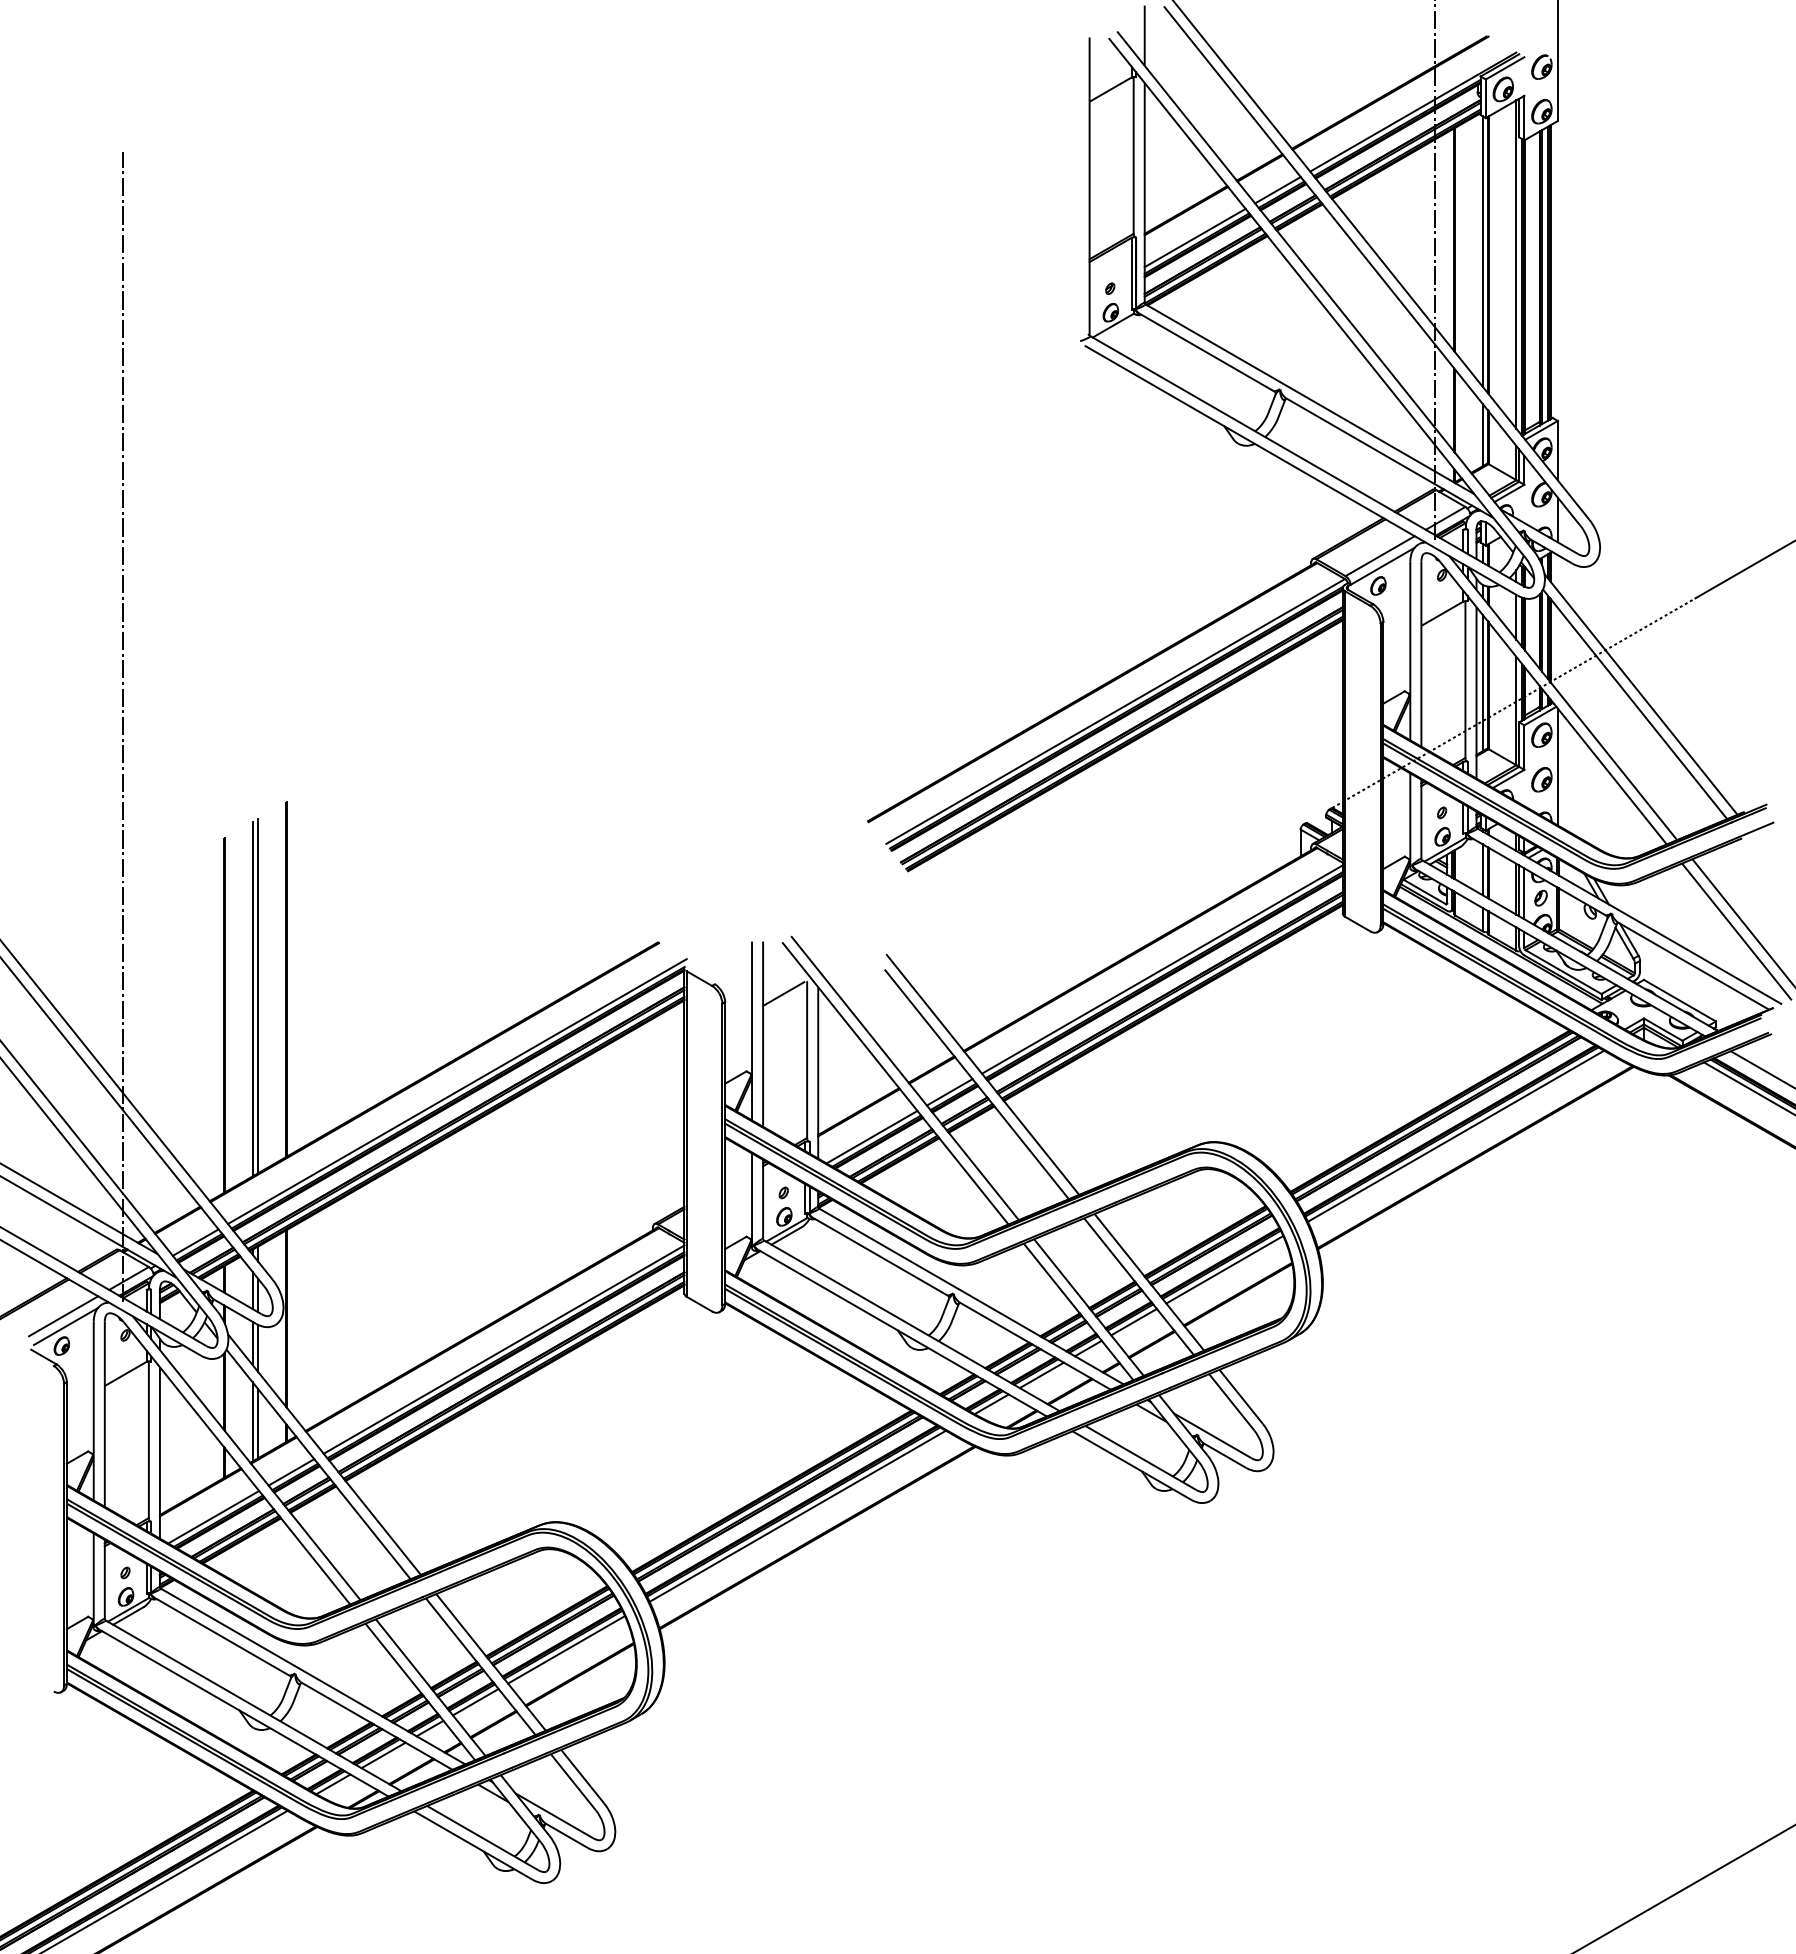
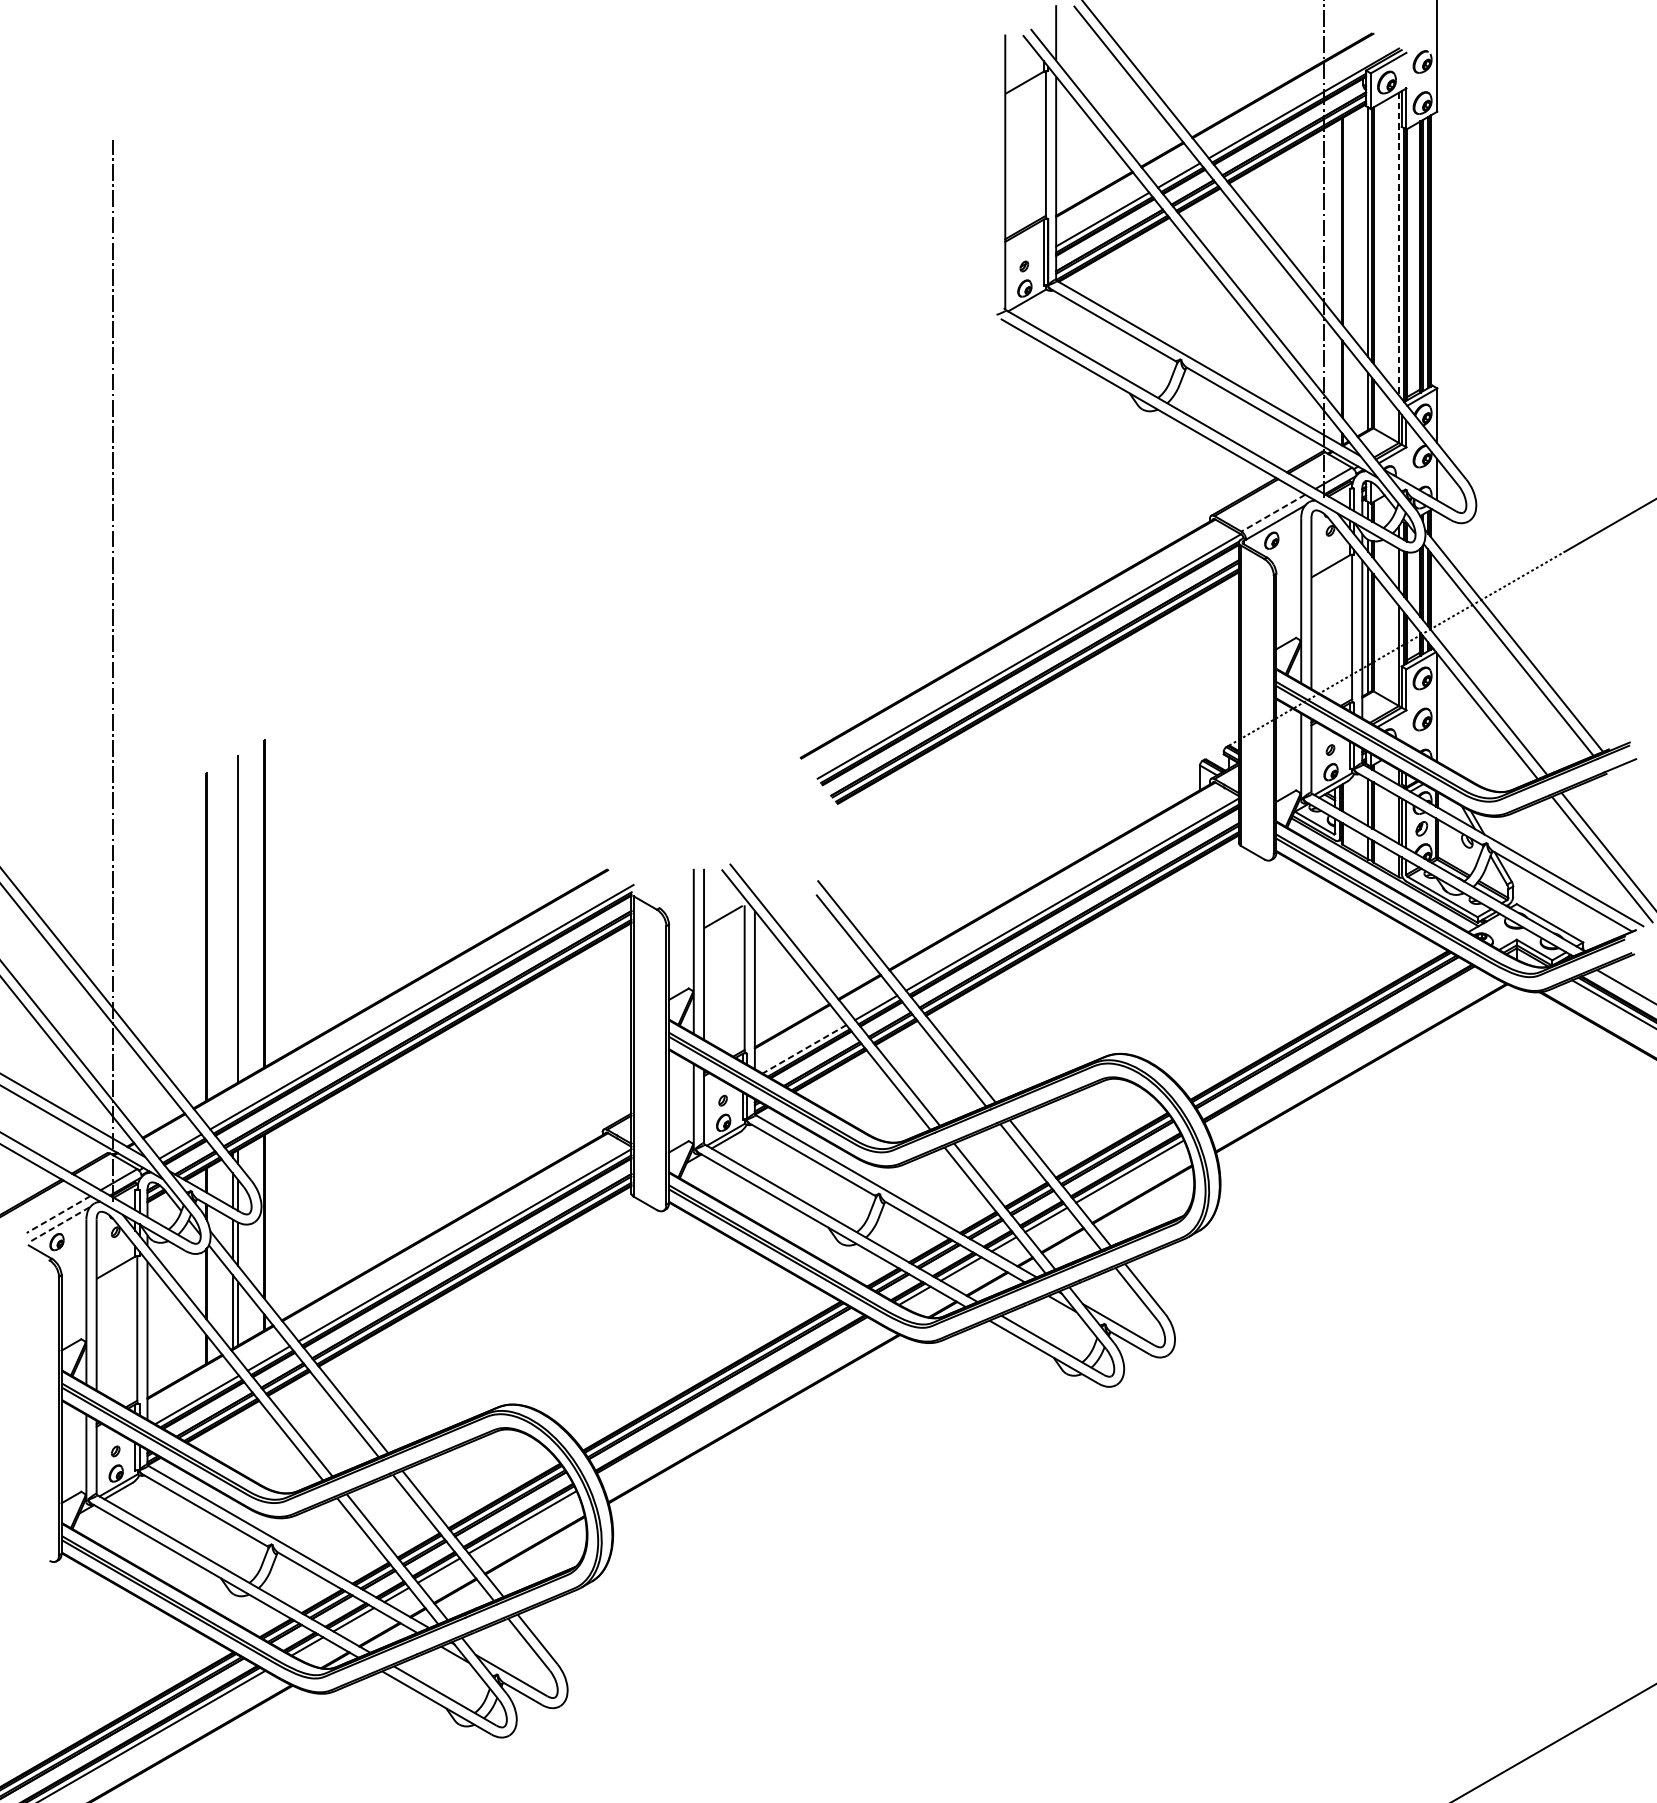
line: (1516, 265) -> (1399, 244), solid -> dashed
line: (1380, 556) -> (1273, 513), solid -> dashed
line: (252, 999) -> (232, 922), removed
line: (1455, 1135) -> (1342, 1047), removed
line: (871, 1137) -> (804, 1049), solid -> dashed
line: (63, 1316) -> (58, 1214), solid -> dashed
line: (65, 1326) -> (60, 1223), solid -> dashed
line: (797, 1515) -> (735, 1398), removed

